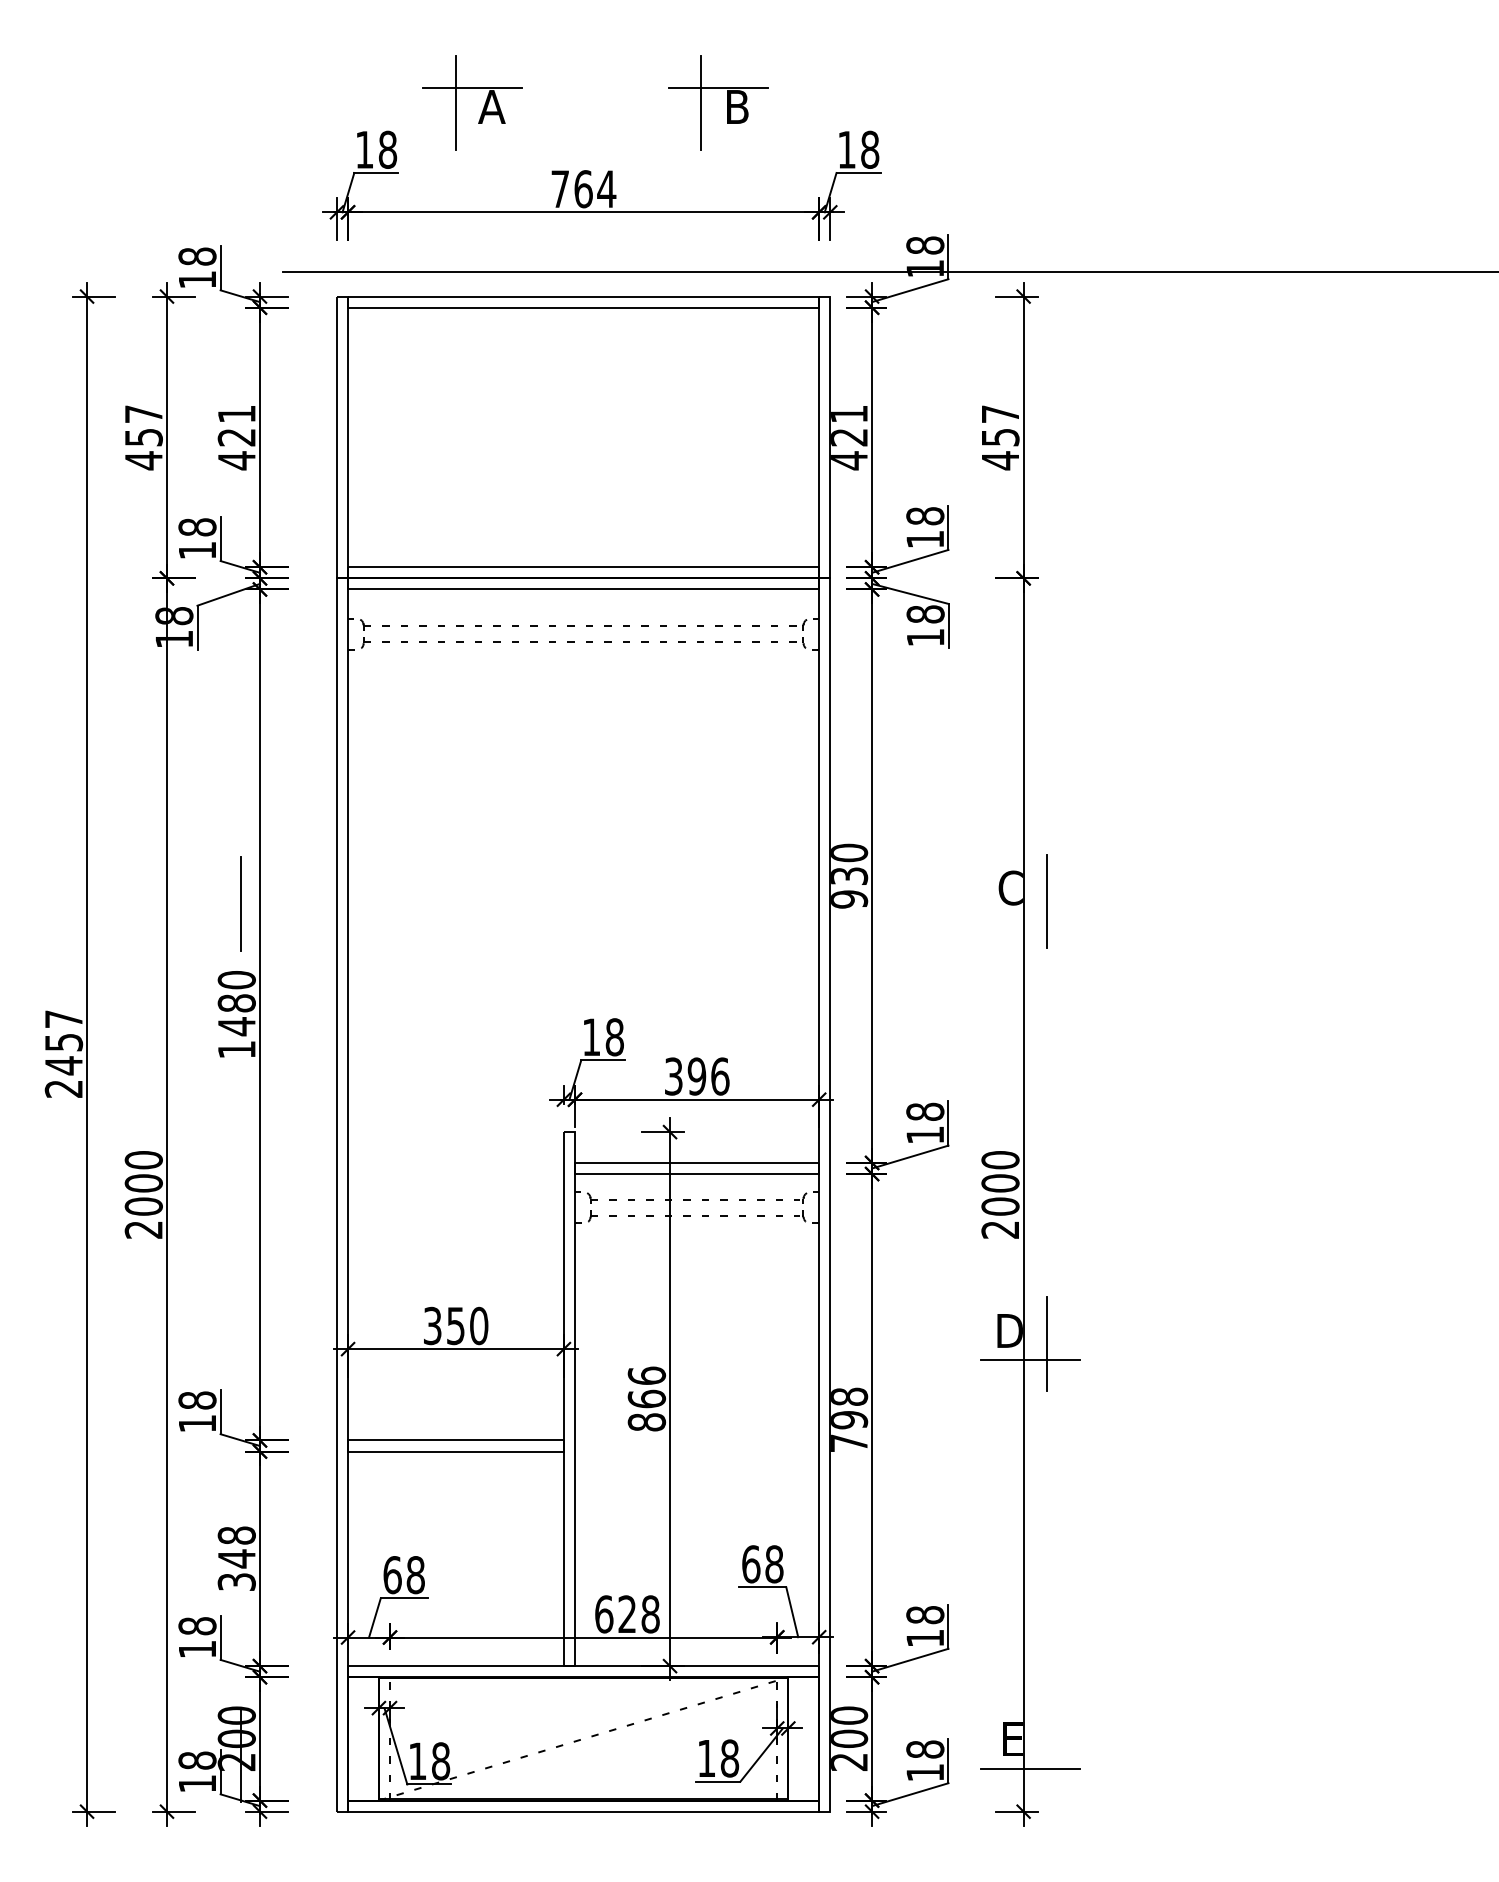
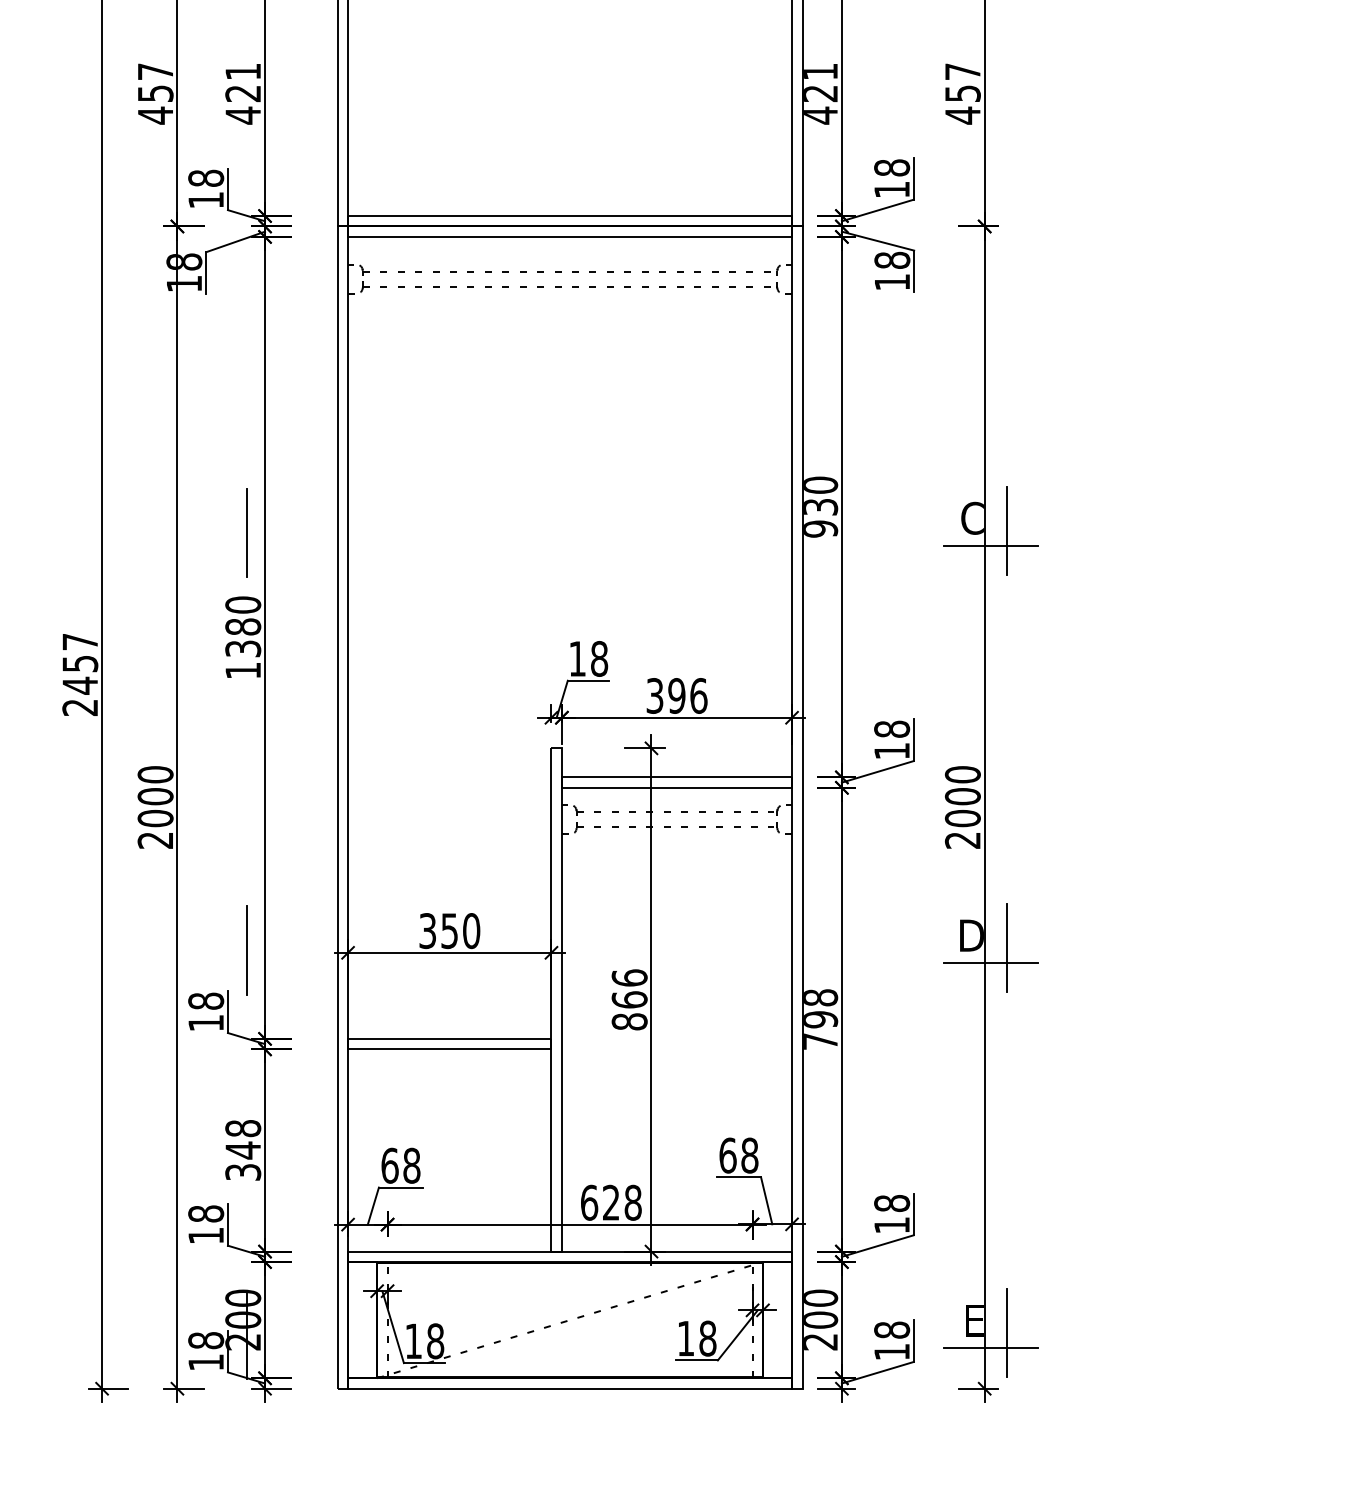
line: (1029, 917) -> (990, 546), added
text: (236, 1026) -> (242, 648), 1480 -> 1380
line: (240, 1346) -> (246, 950), added
line: (1047, 1752) -> (1007, 1332), added

